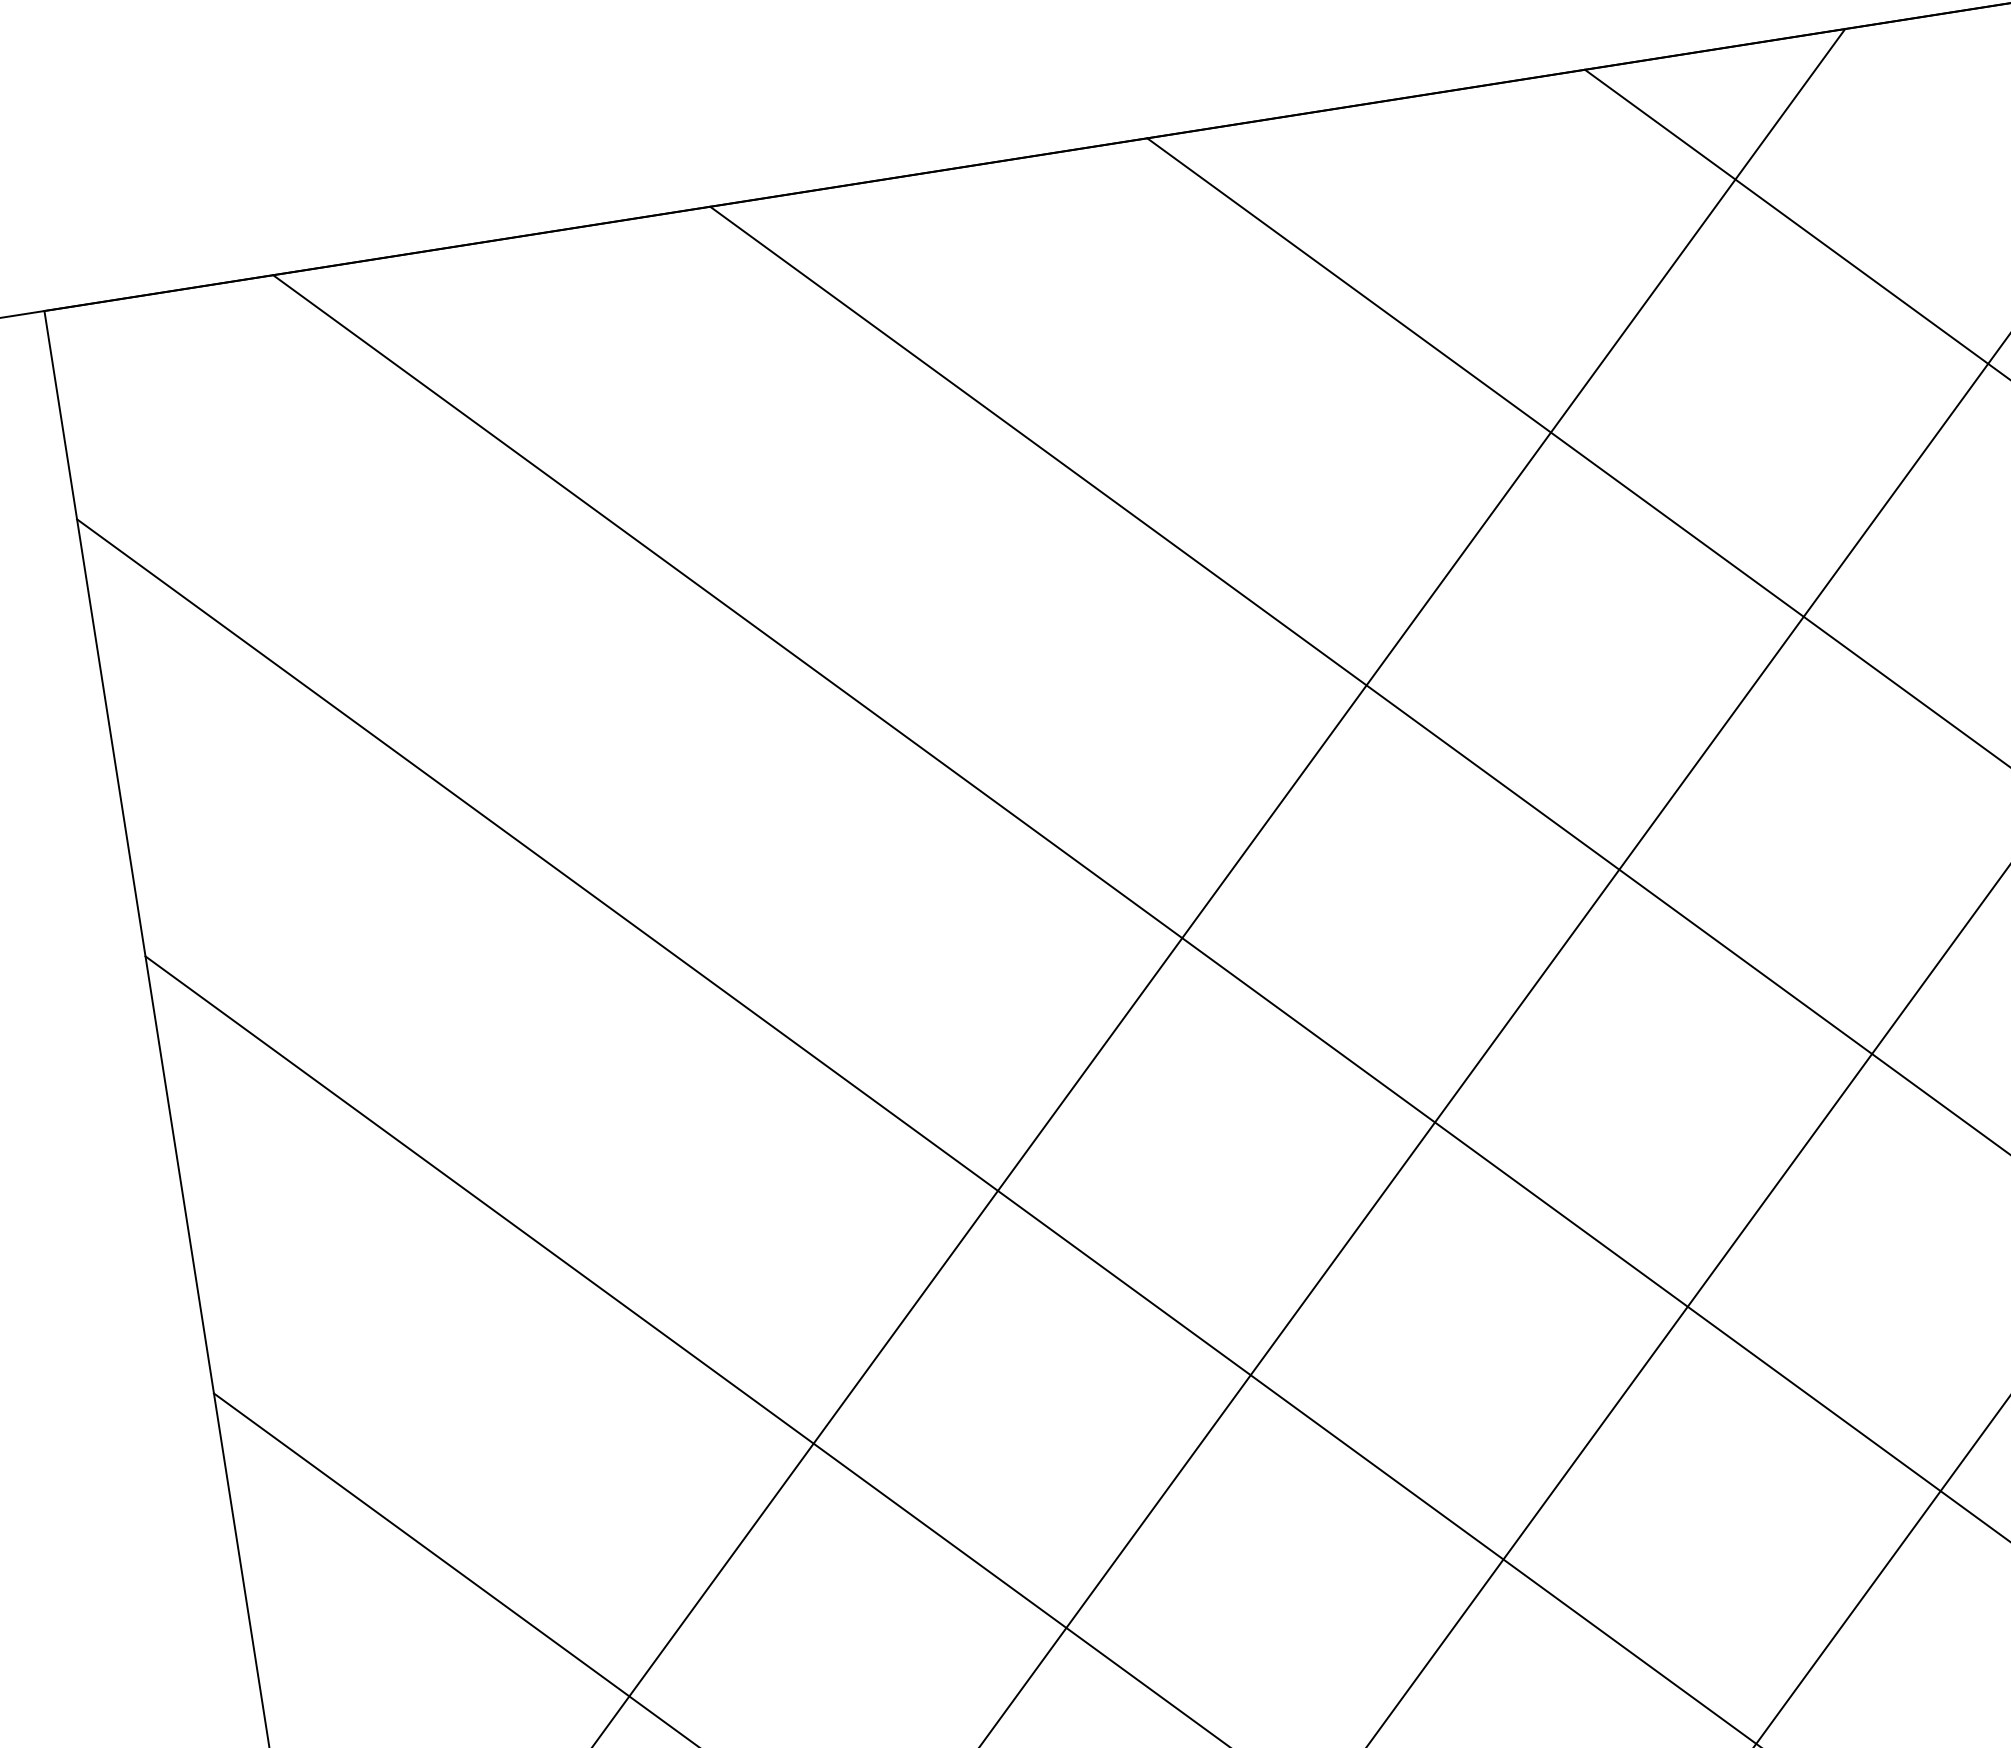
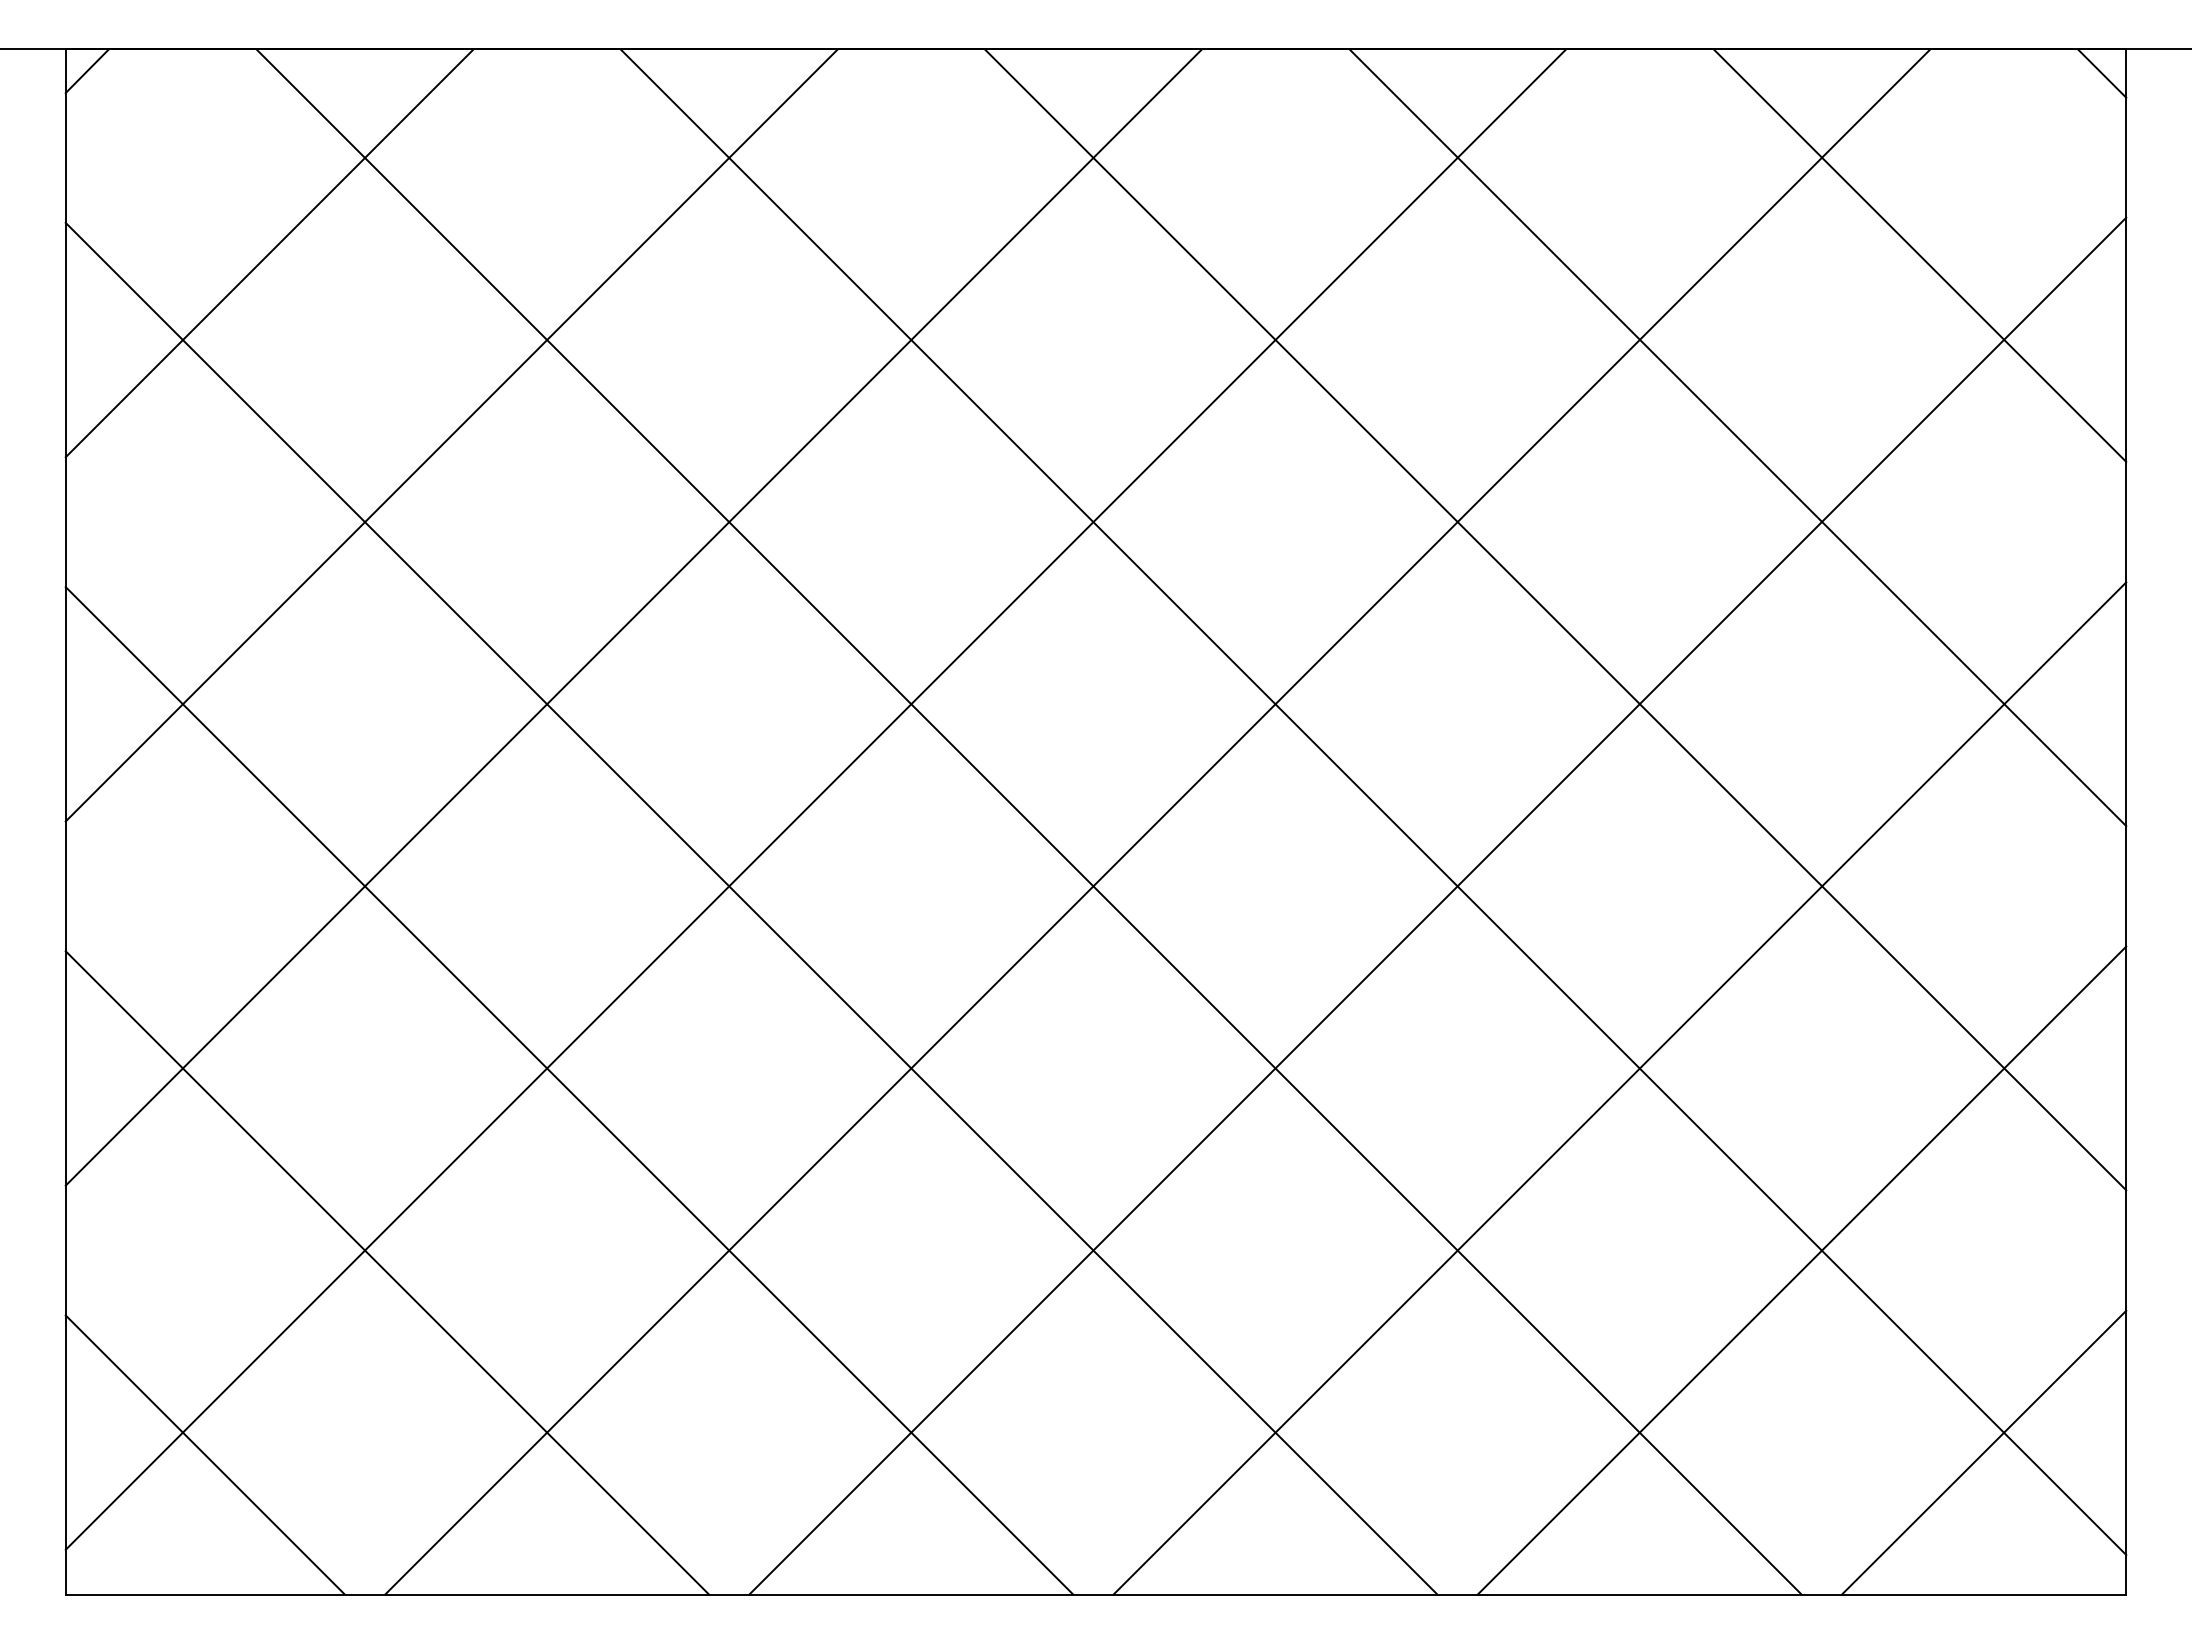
line: (74, 333) -> (87, 71), added
line: (327, 517) -> (269, 253), added
line: (579, 702) -> (451, 435), added
line: (832, 886) -> (633, 617), added

